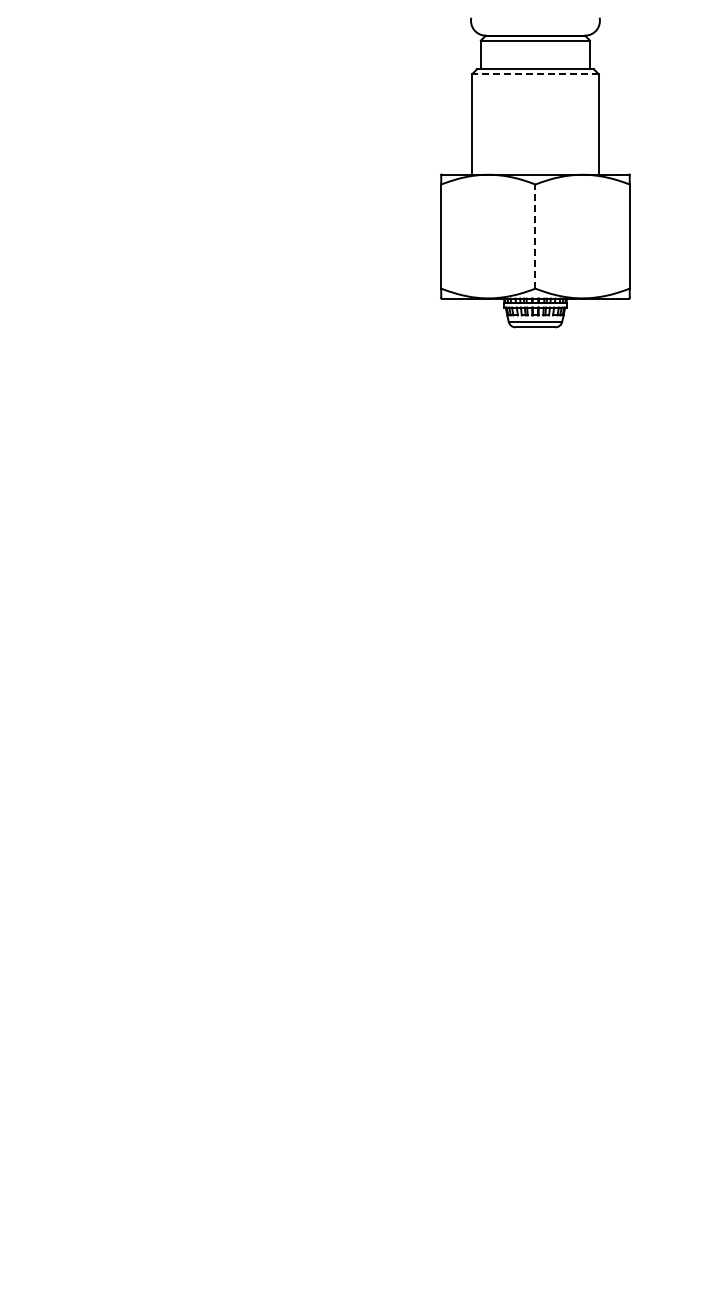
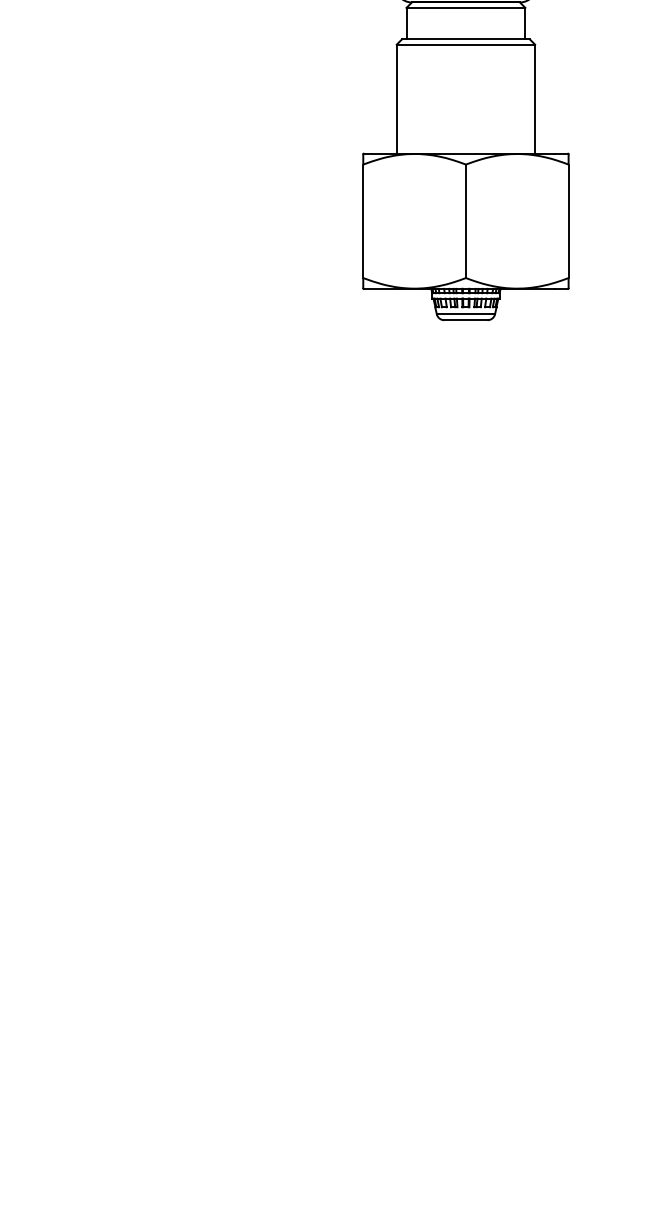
line: (534, 74) -> (464, 44), dashed -> solid
line: (535, 236) -> (465, 221), dashed -> solid

